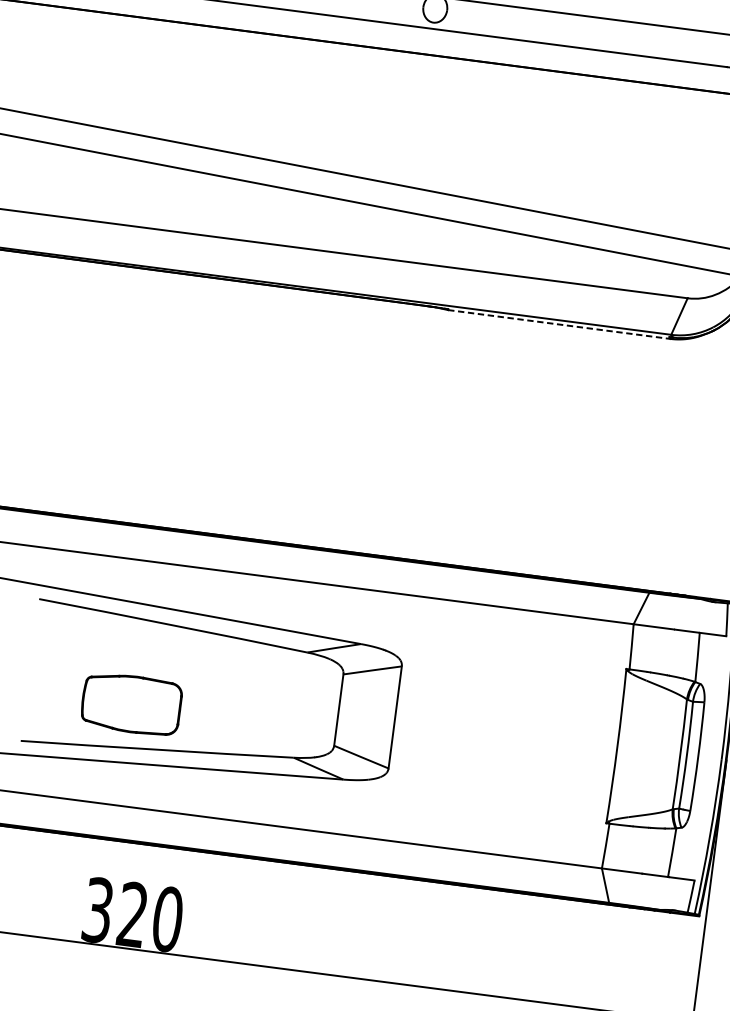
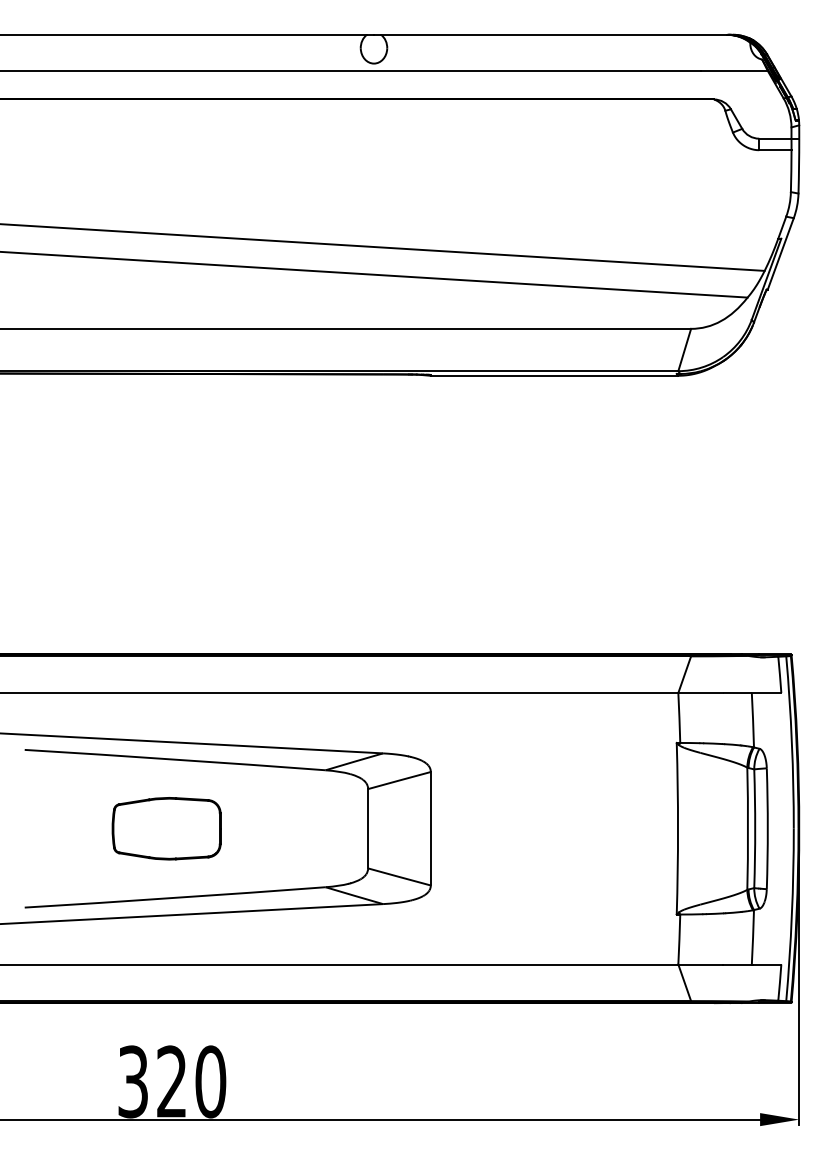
line: (559, 324) -> (554, 375), dashed -> solid
part: (131, 703) -> (166, 828), moved

